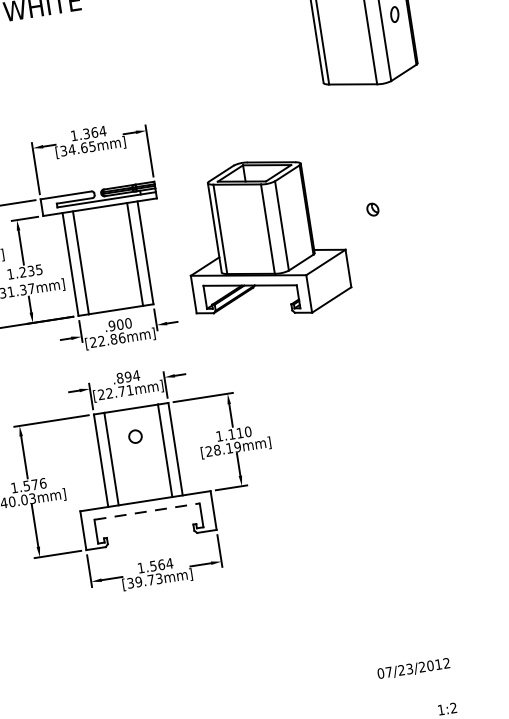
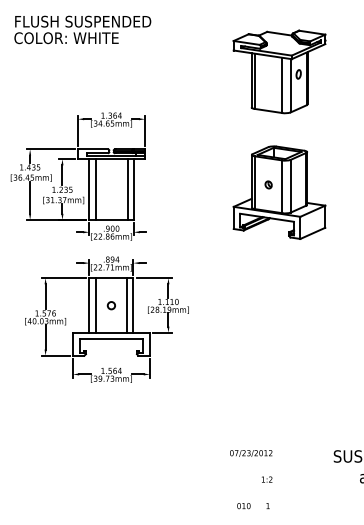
part: (264, 239) -> (279, 192), moved
circle: (133, 436) -> (110, 305), moved
line: (147, 510) -> (111, 338), dashed -> solid

